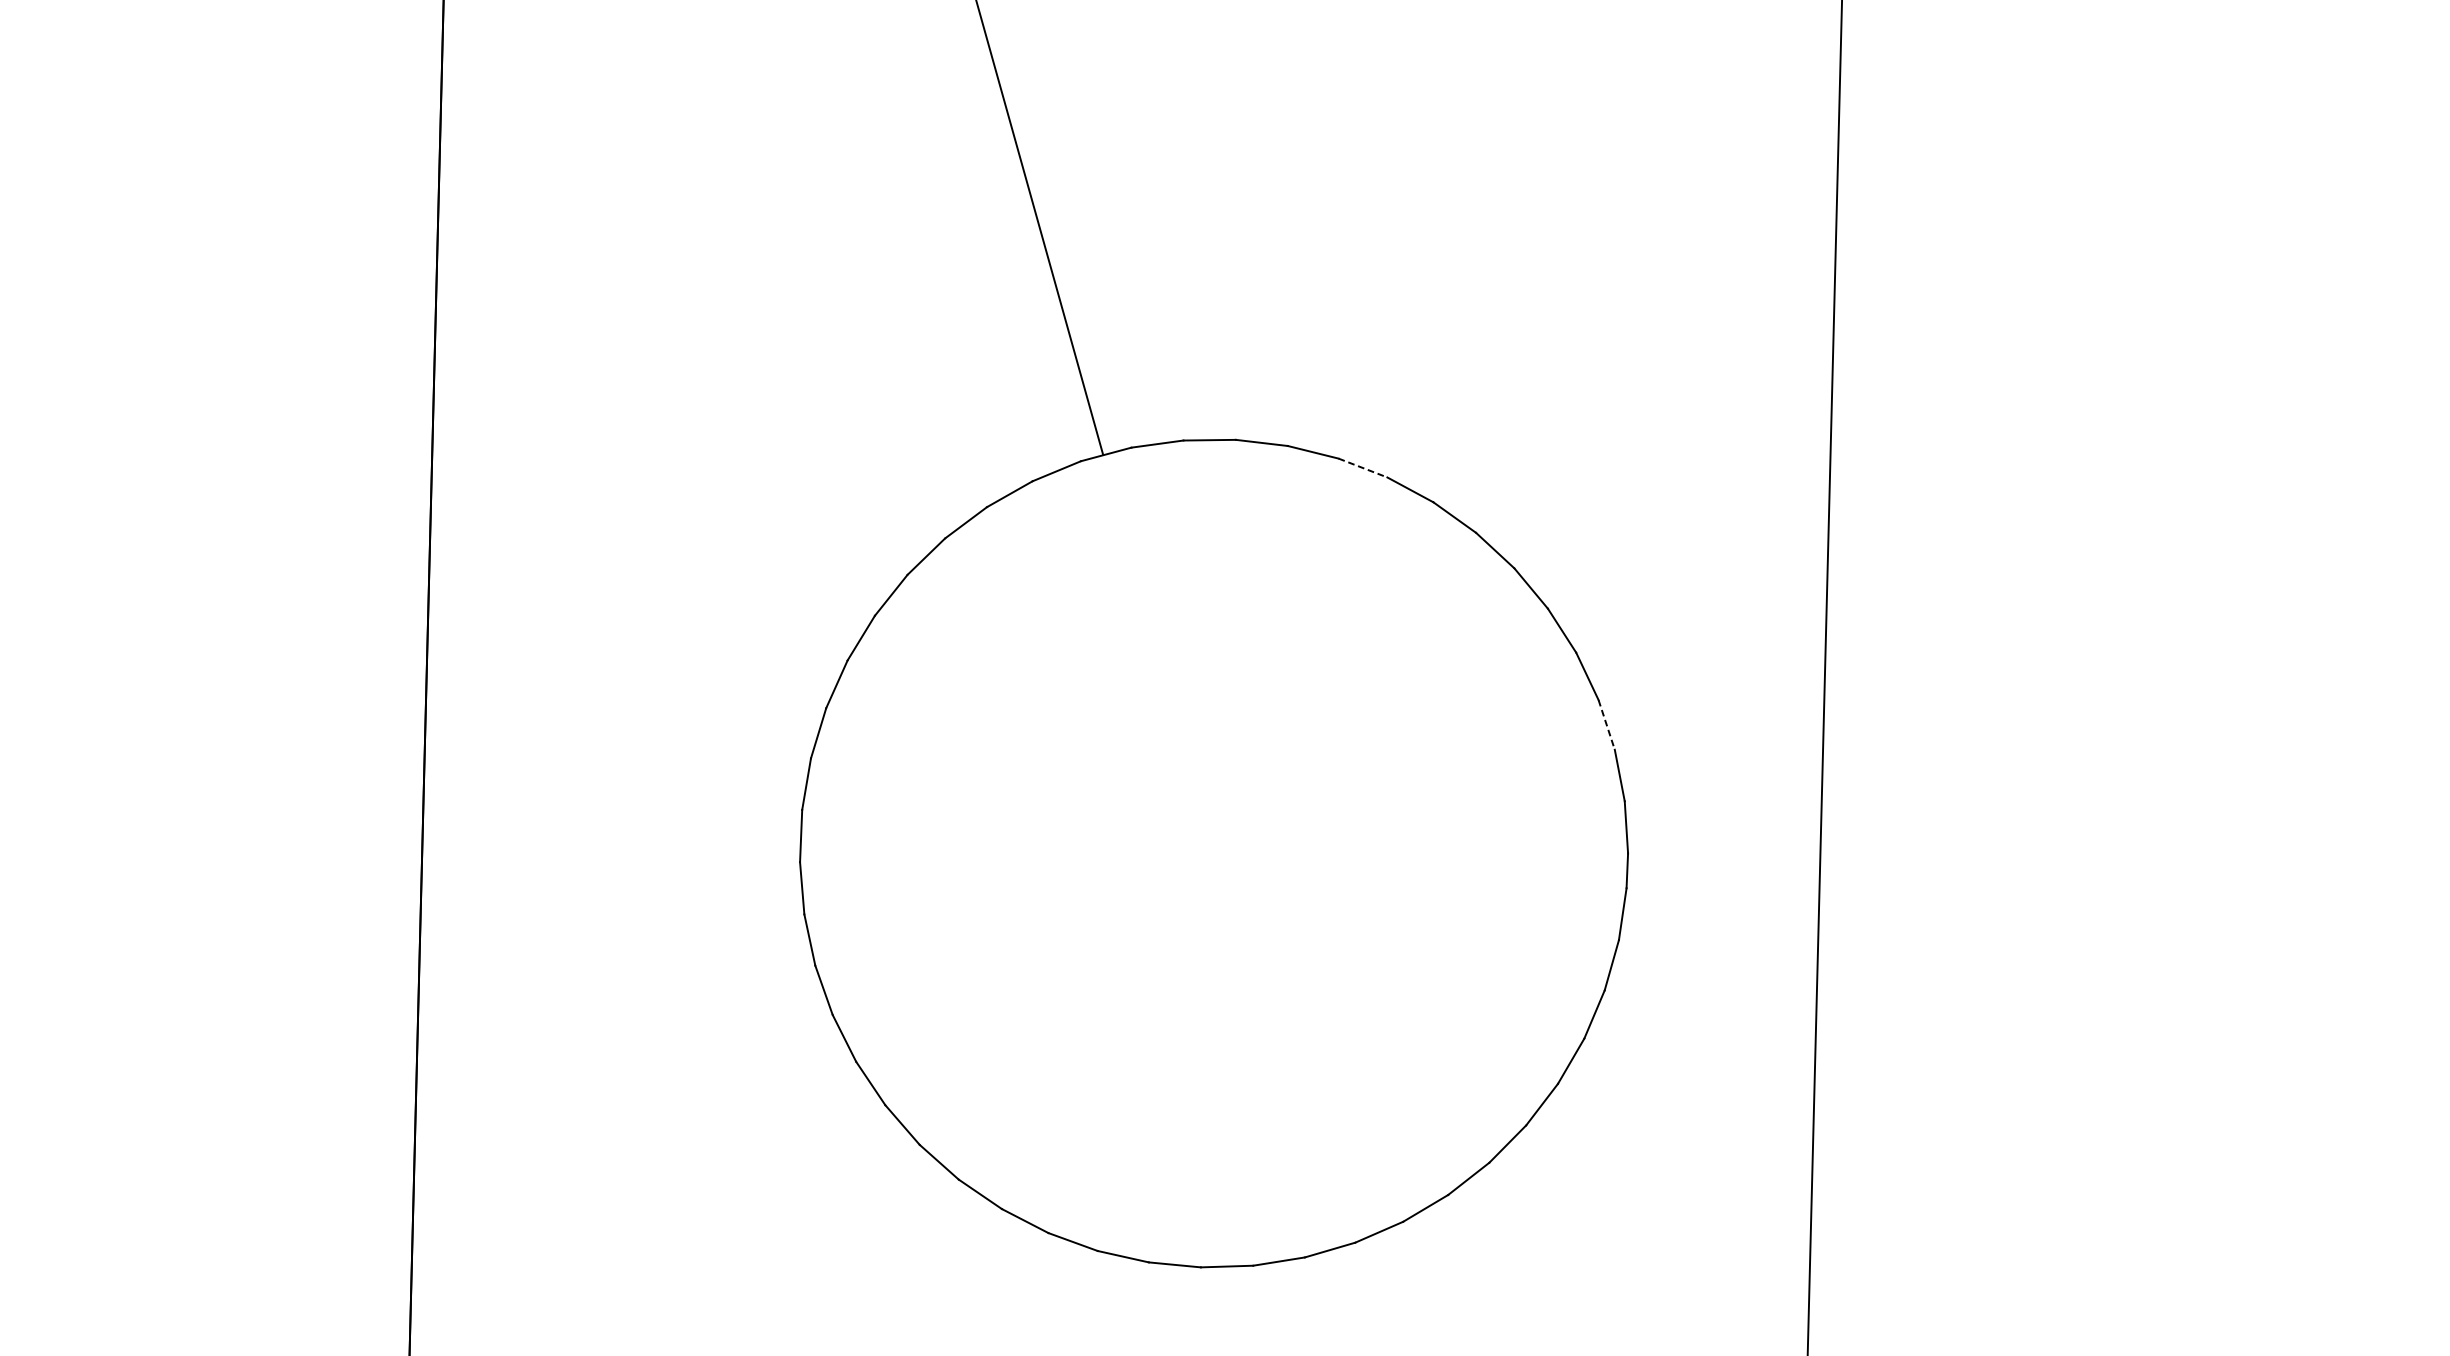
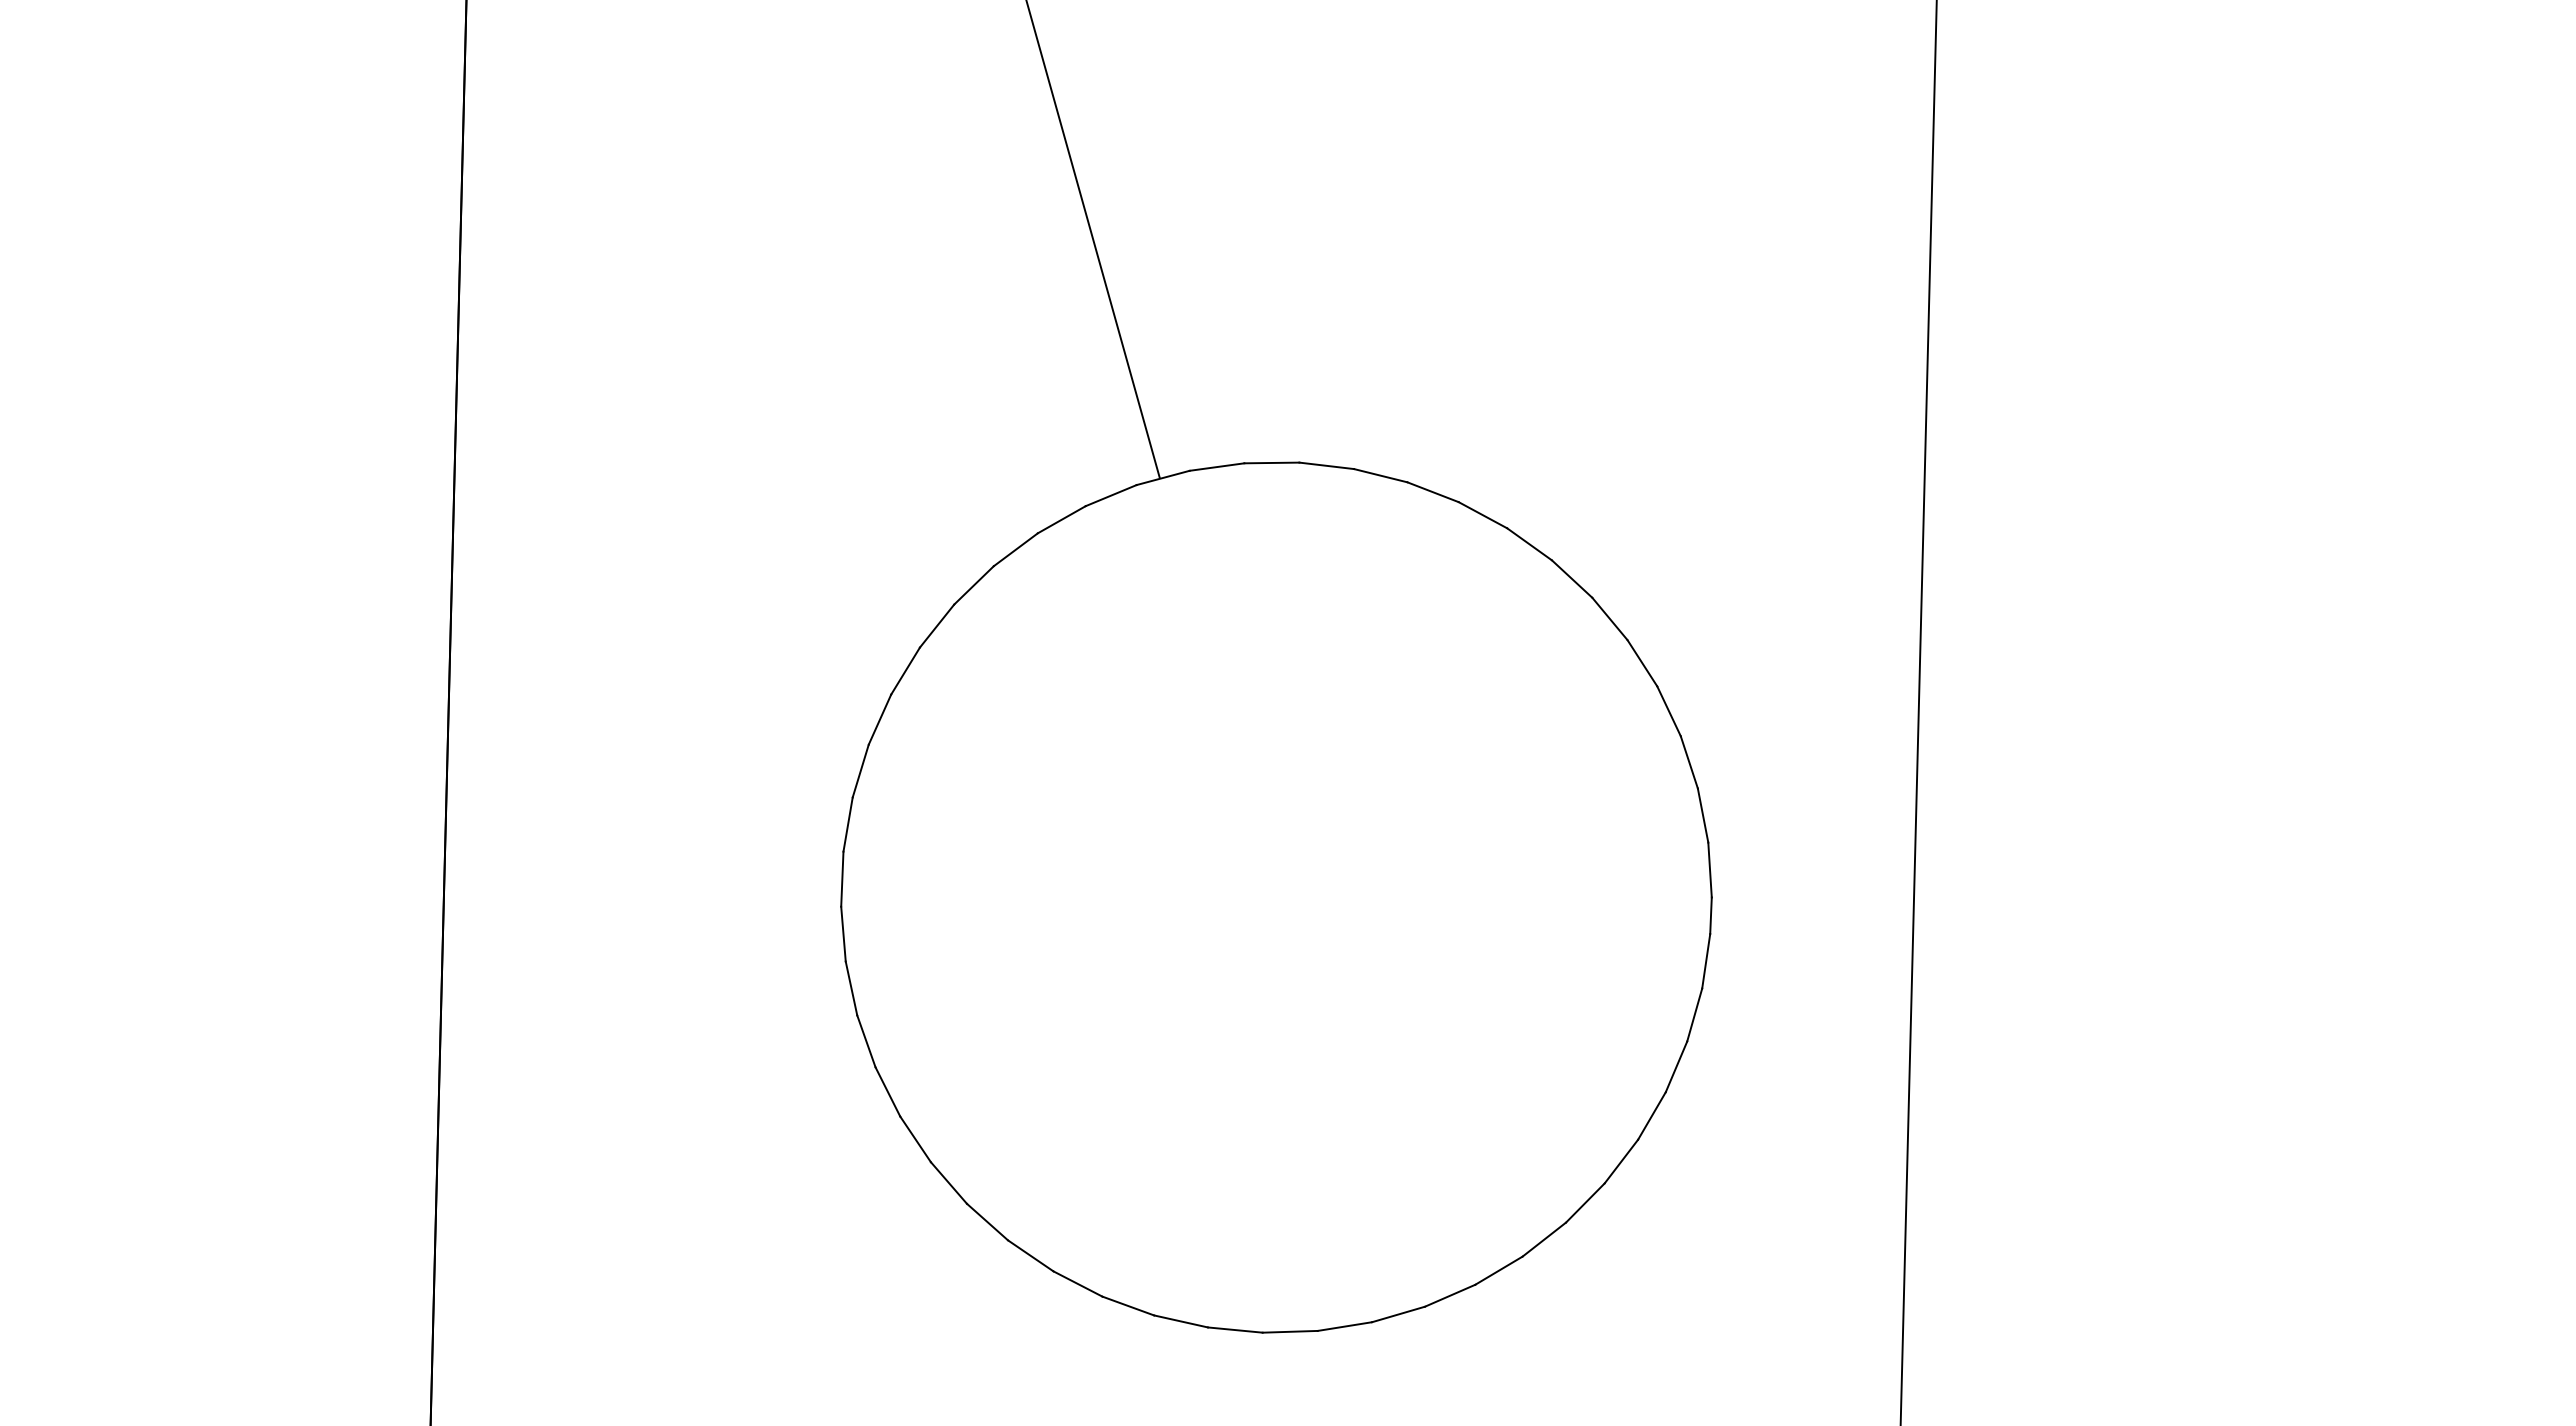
line: (1363, 468) -> (1433, 492), dashed -> solid
line: (1606, 725) -> (1689, 762), dashed -> solid

